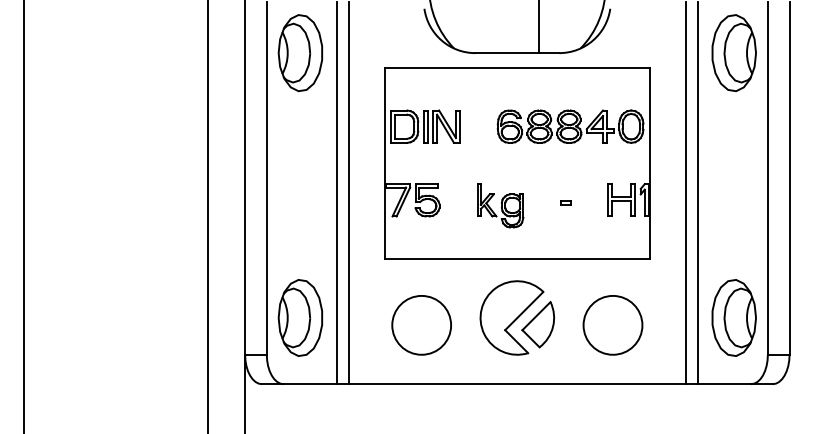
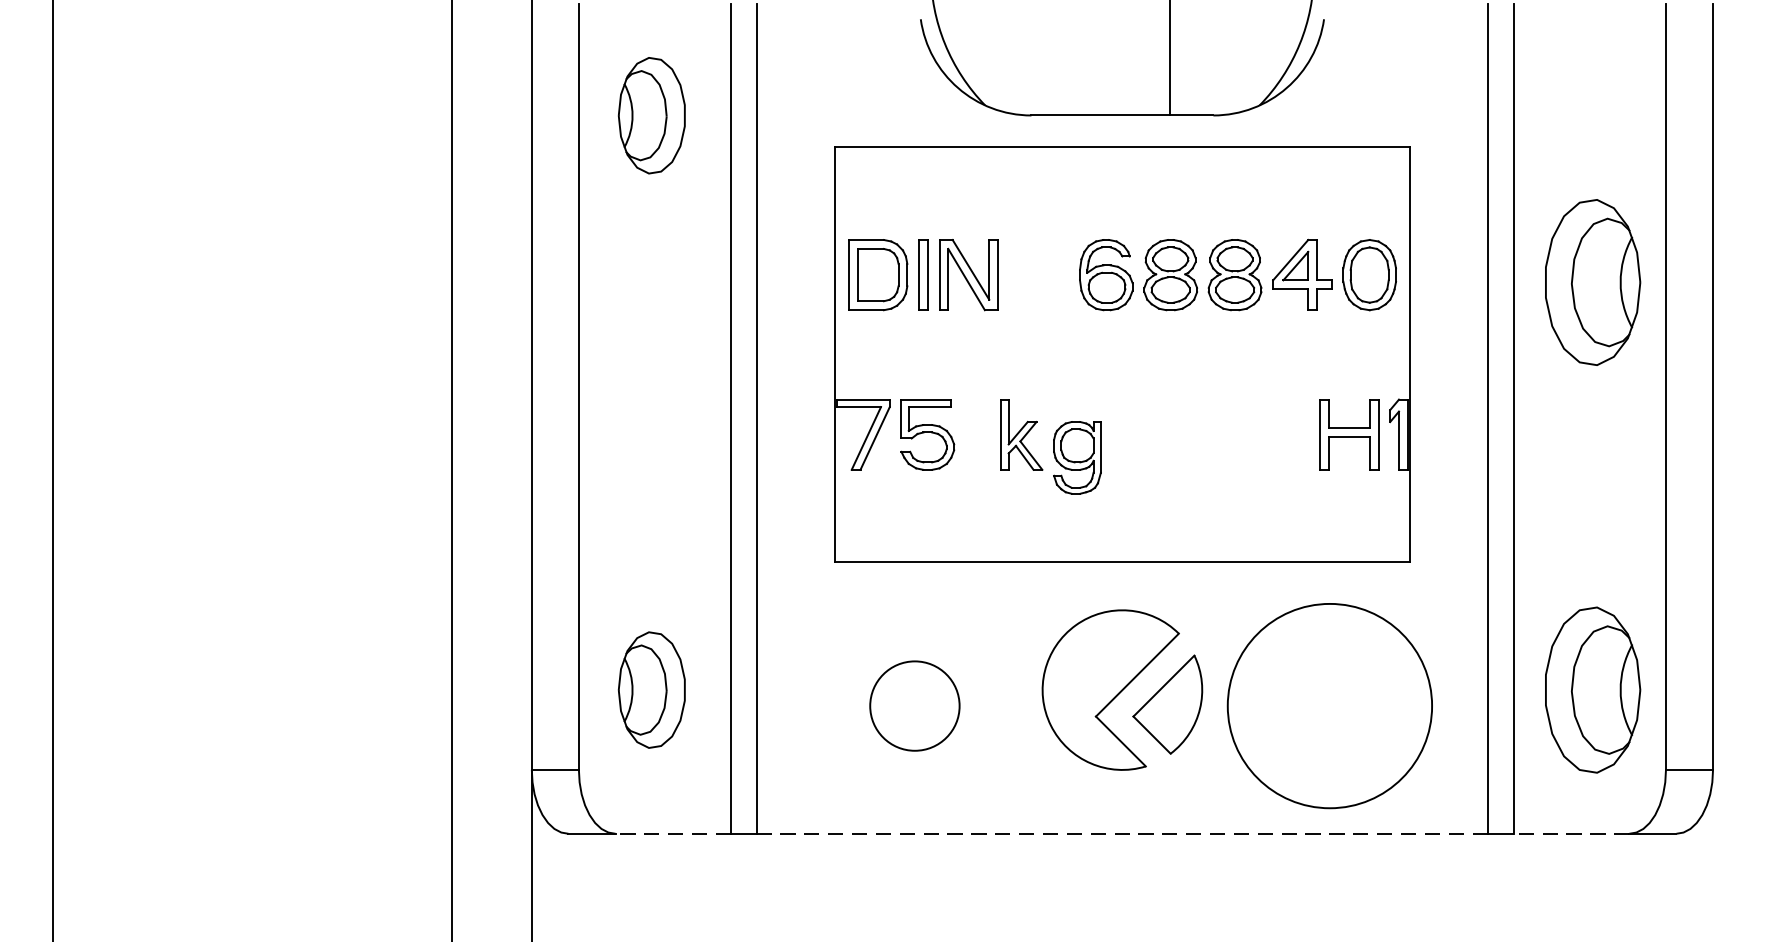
part: (733, 52) -> (1591, 281), moved
part: (300, 53) -> (651, 116), size x0.7
part: (565, 202) -> (1226, 439), removed
part: (500, 205) -> (1051, 446), moved
part: (300, 317) -> (651, 689), size x0.7
circle: (421, 324) -> (914, 704), size x0.7
circle: (612, 324) -> (1328, 704), size x1.6
line: (310, 384) -> (673, 834), solid -> dashed
line: (516, 384) -> (1120, 834), solid -> dashed
line: (724, 384) -> (1571, 834), solid -> dashed

